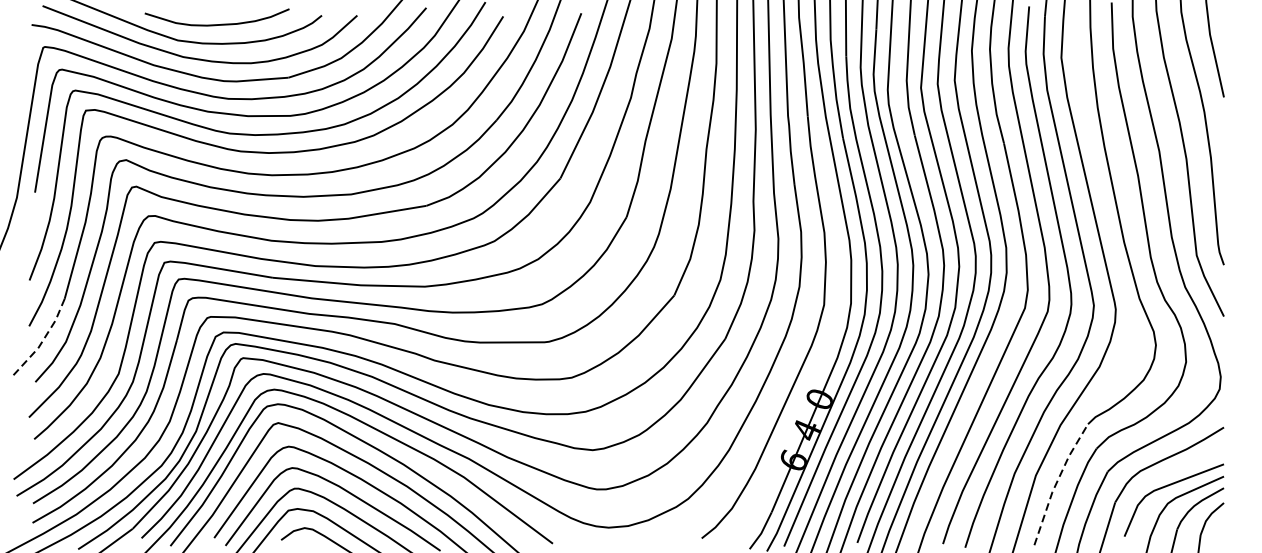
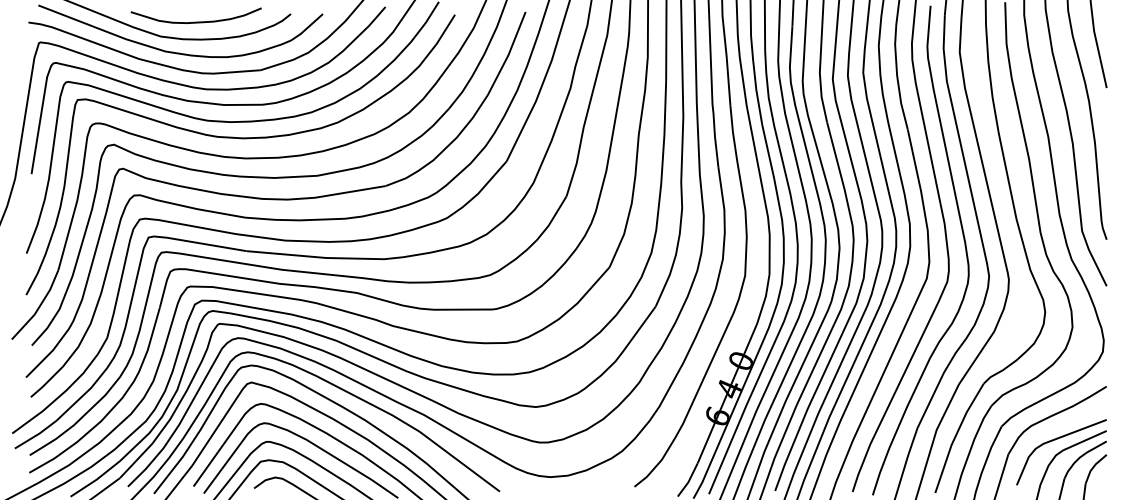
line: (43, 340) -> (39, 307), dashed -> solid
line: (1056, 481) -> (955, 435), dashed -> solid

